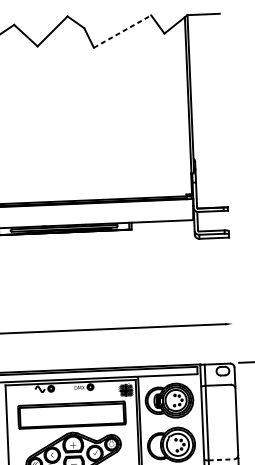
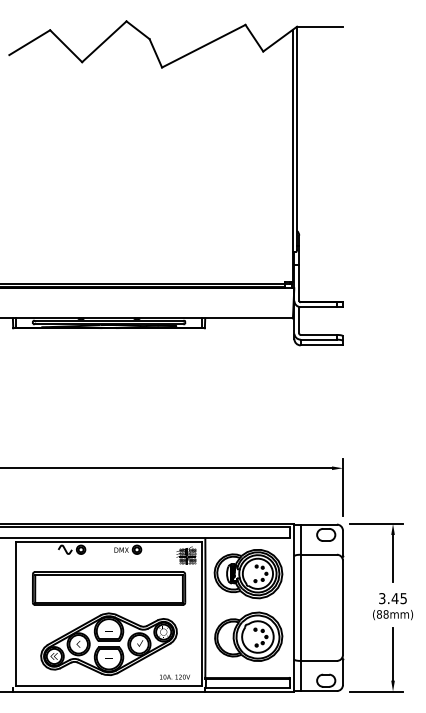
line: (122, 31) -> (203, 46), dashed -> solid
line: (232, 336) -> (342, 486), added
line: (221, 459) -> (319, 660), dashed -> solid

